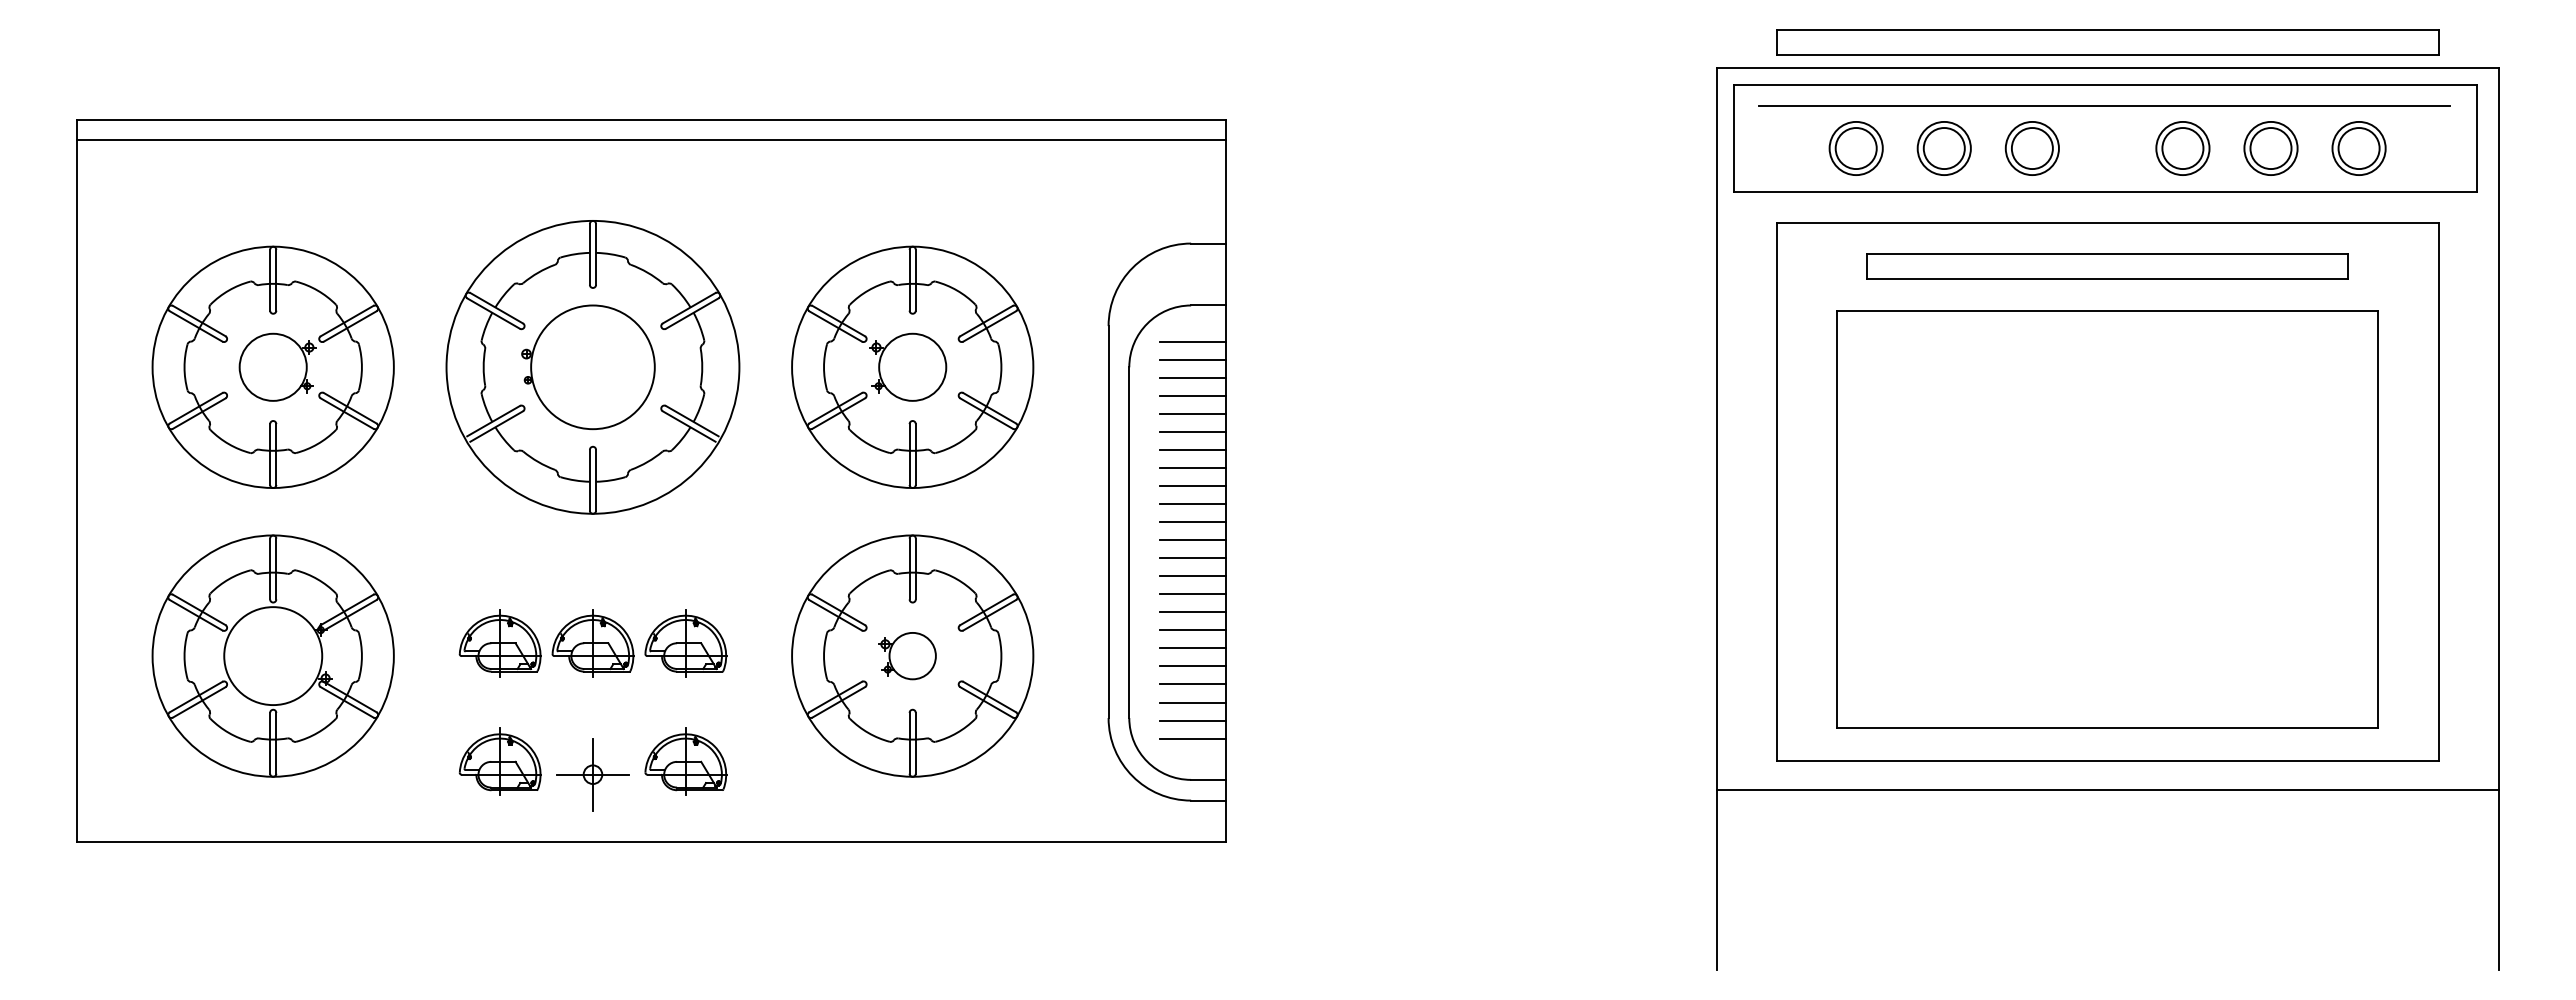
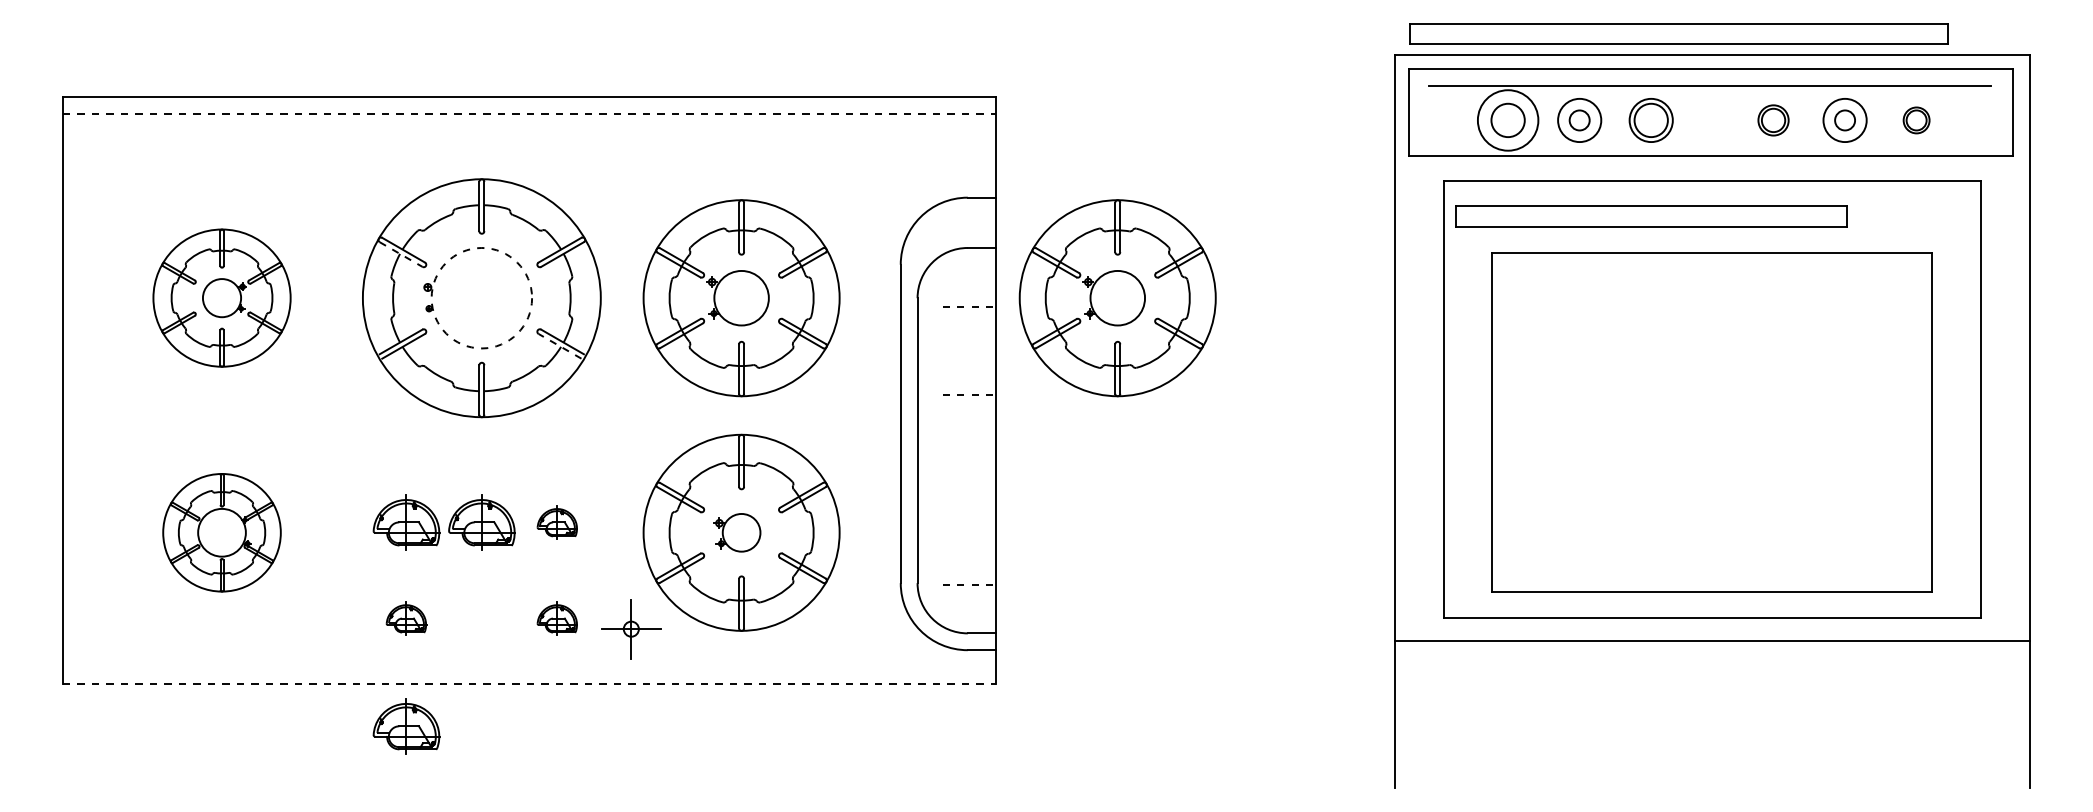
part: (2107, 42) -> (1678, 34), moved
line: (651, 140) -> (529, 113), solid -> dashed
circle: (1855, 148) -> (1507, 120), size x1.4
circle: (1943, 148) -> (1579, 120), size x0.6
part: (2182, 148) -> (1773, 120), size x0.7
circle: (2270, 148) -> (1844, 120), size x0.6
part: (2358, 148) -> (1916, 120), size x0.6
part: (2107, 266) -> (1651, 216), moved
line: (494, 313) -> (401, 254), solid -> dashed
line: (1192, 341) -> (968, 277), removed
line: (1192, 359) -> (968, 291), removed
part: (272, 366) -> (221, 297), size x0.7
part: (1375, 366) -> (1117, 297), added
circle: (592, 367) -> (481, 298), solid -> dashed
line: (1192, 377) -> (968, 306), solid -> dashed
line: (1192, 395) -> (968, 321), removed
line: (1192, 413) -> (968, 335), removed
line: (688, 426) -> (559, 346), solid -> dashed
line: (1192, 431) -> (968, 350), removed
line: (1192, 449) -> (968, 364), removed
line: (1192, 467) -> (968, 379), removed
line: (1192, 485) -> (968, 394), solid -> dashed
line: (1192, 504) -> (968, 409), removed
line: (1192, 522) -> (968, 424), removed
line: (1192, 540) -> (968, 438), removed
line: (1192, 558) -> (968, 453), removed
line: (1192, 576) -> (968, 468), removed
line: (1192, 594) -> (968, 482), removed
line: (1192, 612) -> (968, 497), removed
line: (1192, 630) -> (968, 512), removed
part: (685, 643) -> (557, 522), size x0.6
line: (1192, 648) -> (968, 526), removed
part: (272, 655) -> (221, 532), size x0.6
line: (1192, 666) -> (968, 541), removed
line: (1192, 684) -> (968, 555), removed
line: (1192, 702) -> (968, 570), removed
line: (1192, 720) -> (968, 585), solid -> dashed
line: (1192, 738) -> (968, 599), removed
part: (499, 761) -> (405, 618), size x0.6
part: (685, 761) -> (557, 618), size x0.6
part: (592, 774) -> (630, 629), moved
line: (651, 841) -> (529, 683), solid -> dashed
part: (499, 894) -> (405, 726), added

